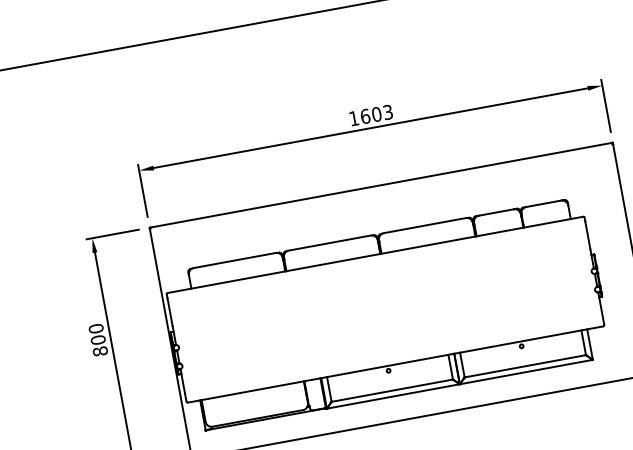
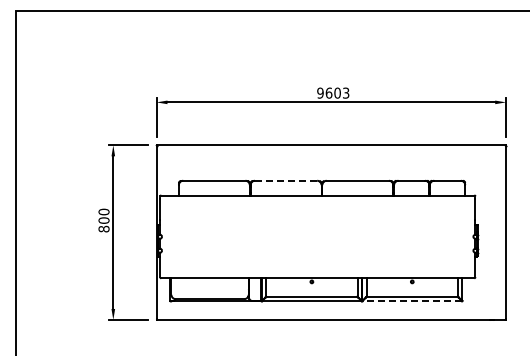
text: (353, 117) -> (320, 92), 1603 -> 9603
line: (329, 242) -> (285, 180), solid -> dashed
line: (526, 372) -> (412, 301), solid -> dashed

